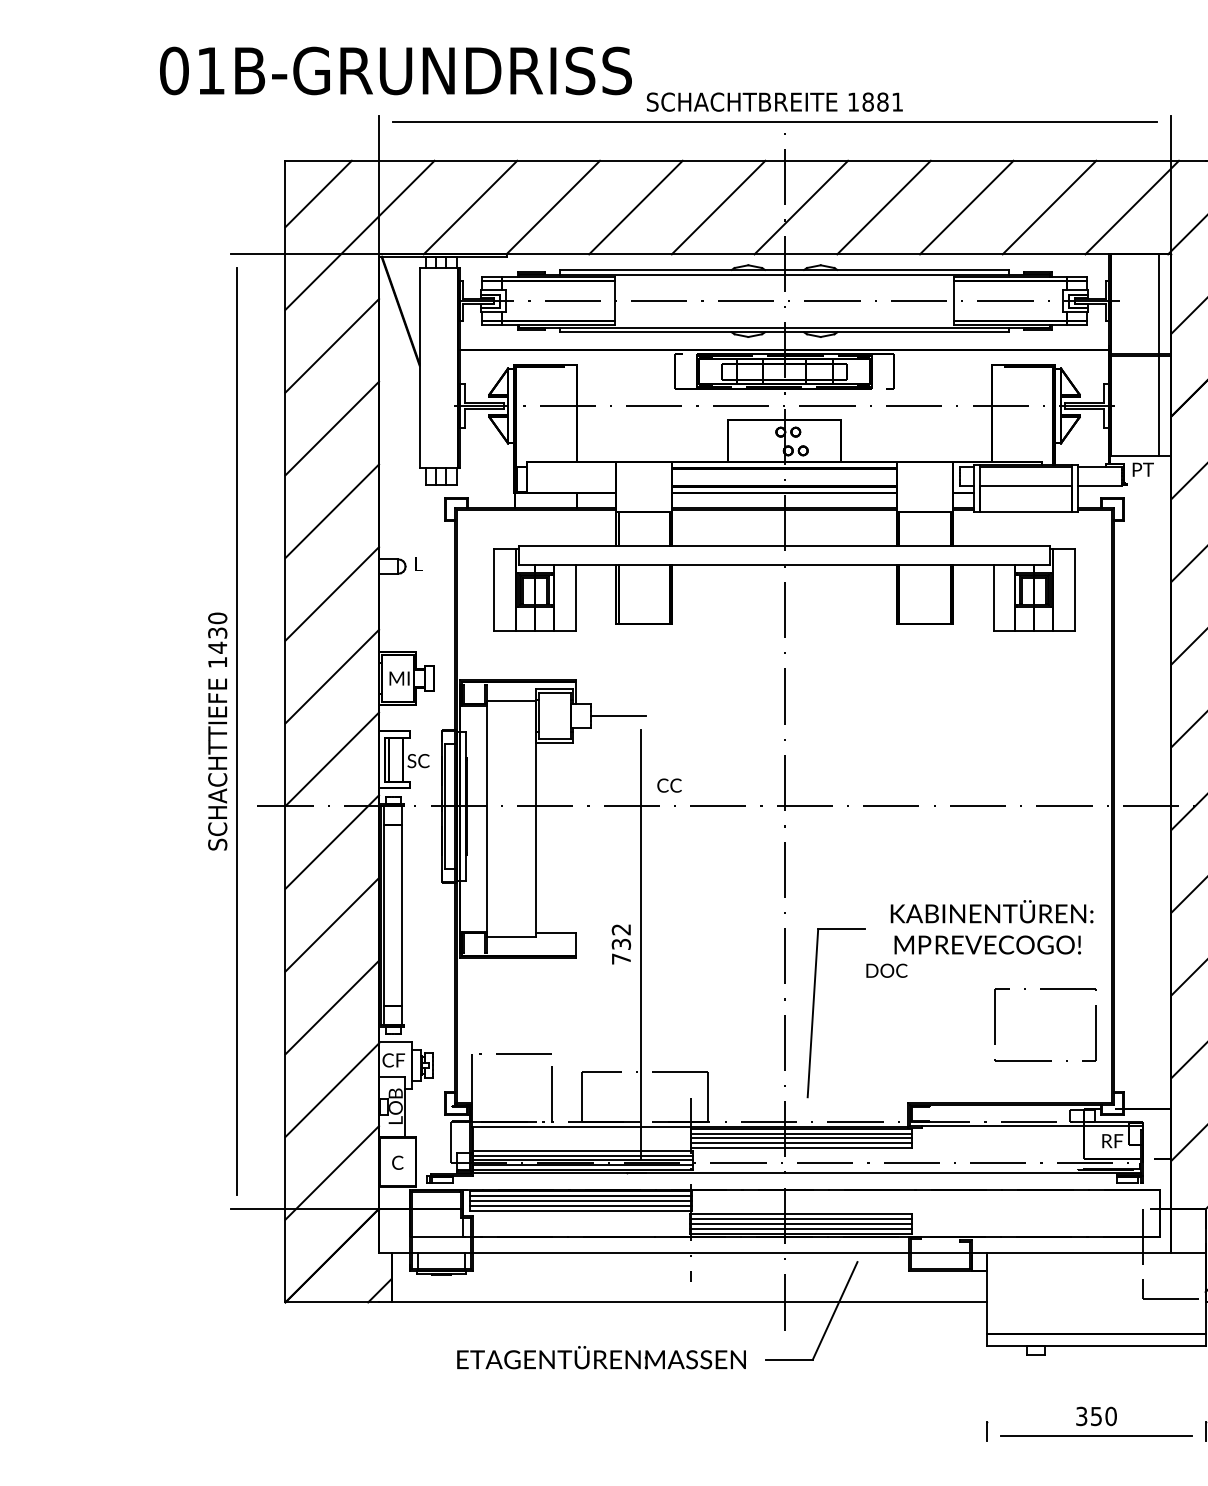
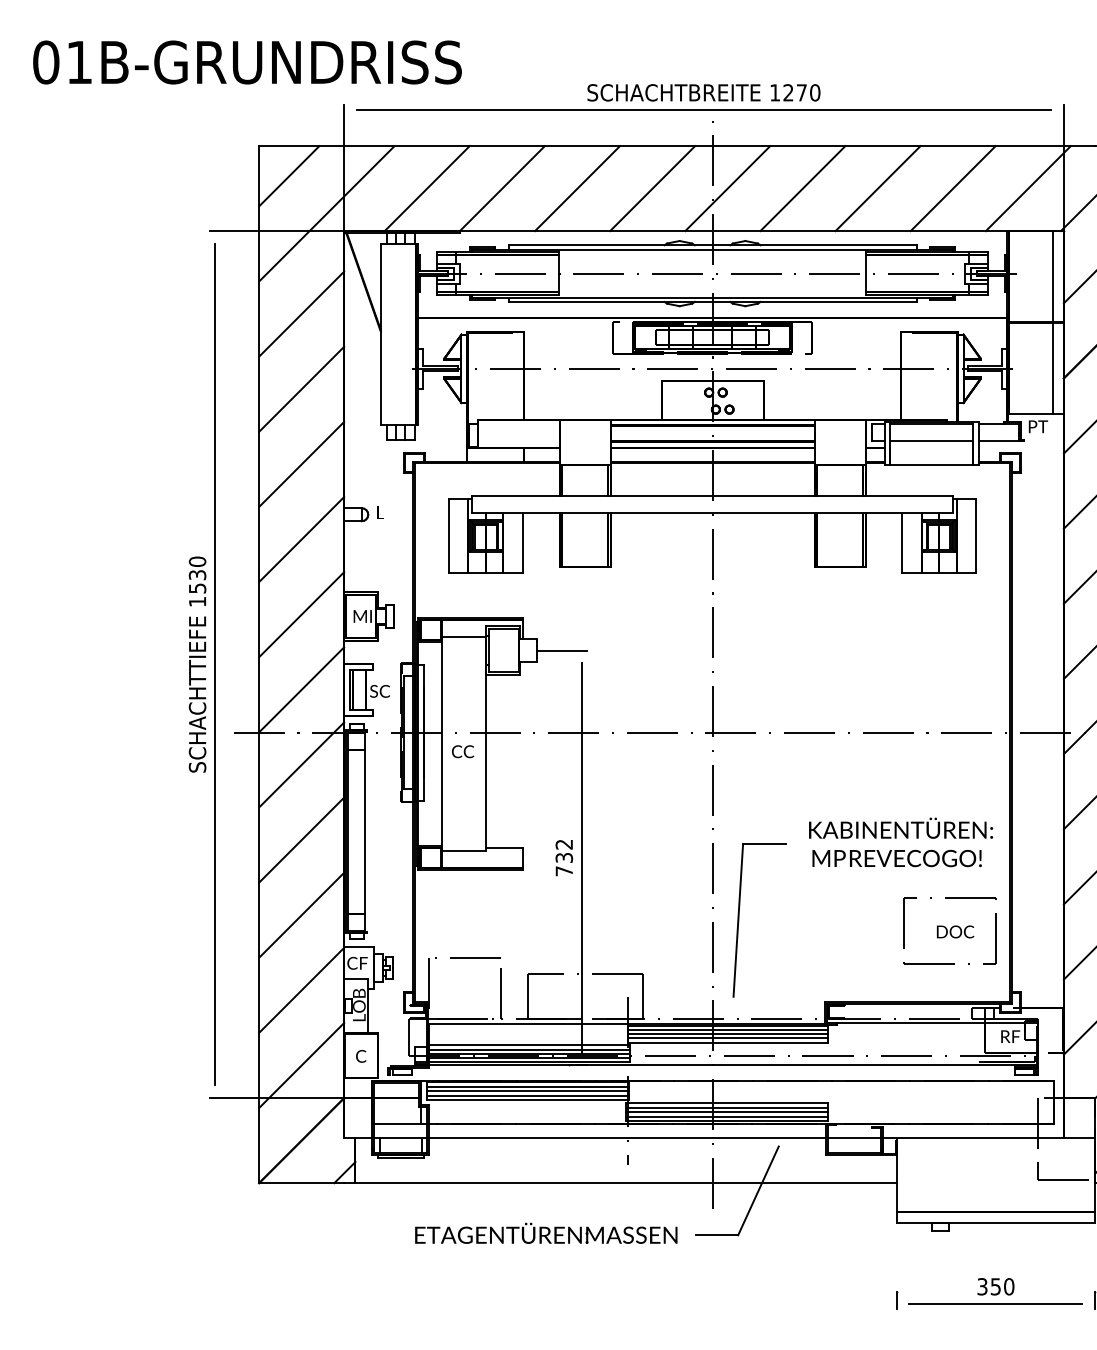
text: (395, 70) -> (247, 62), moved
text: (882, 101) -> (801, 92), 1881 -> 1270
text: (217, 647) -> (197, 588), 1430 -> 1530
text: (670, 785) -> (463, 751), moved
text: (886, 970) -> (955, 931), moved

